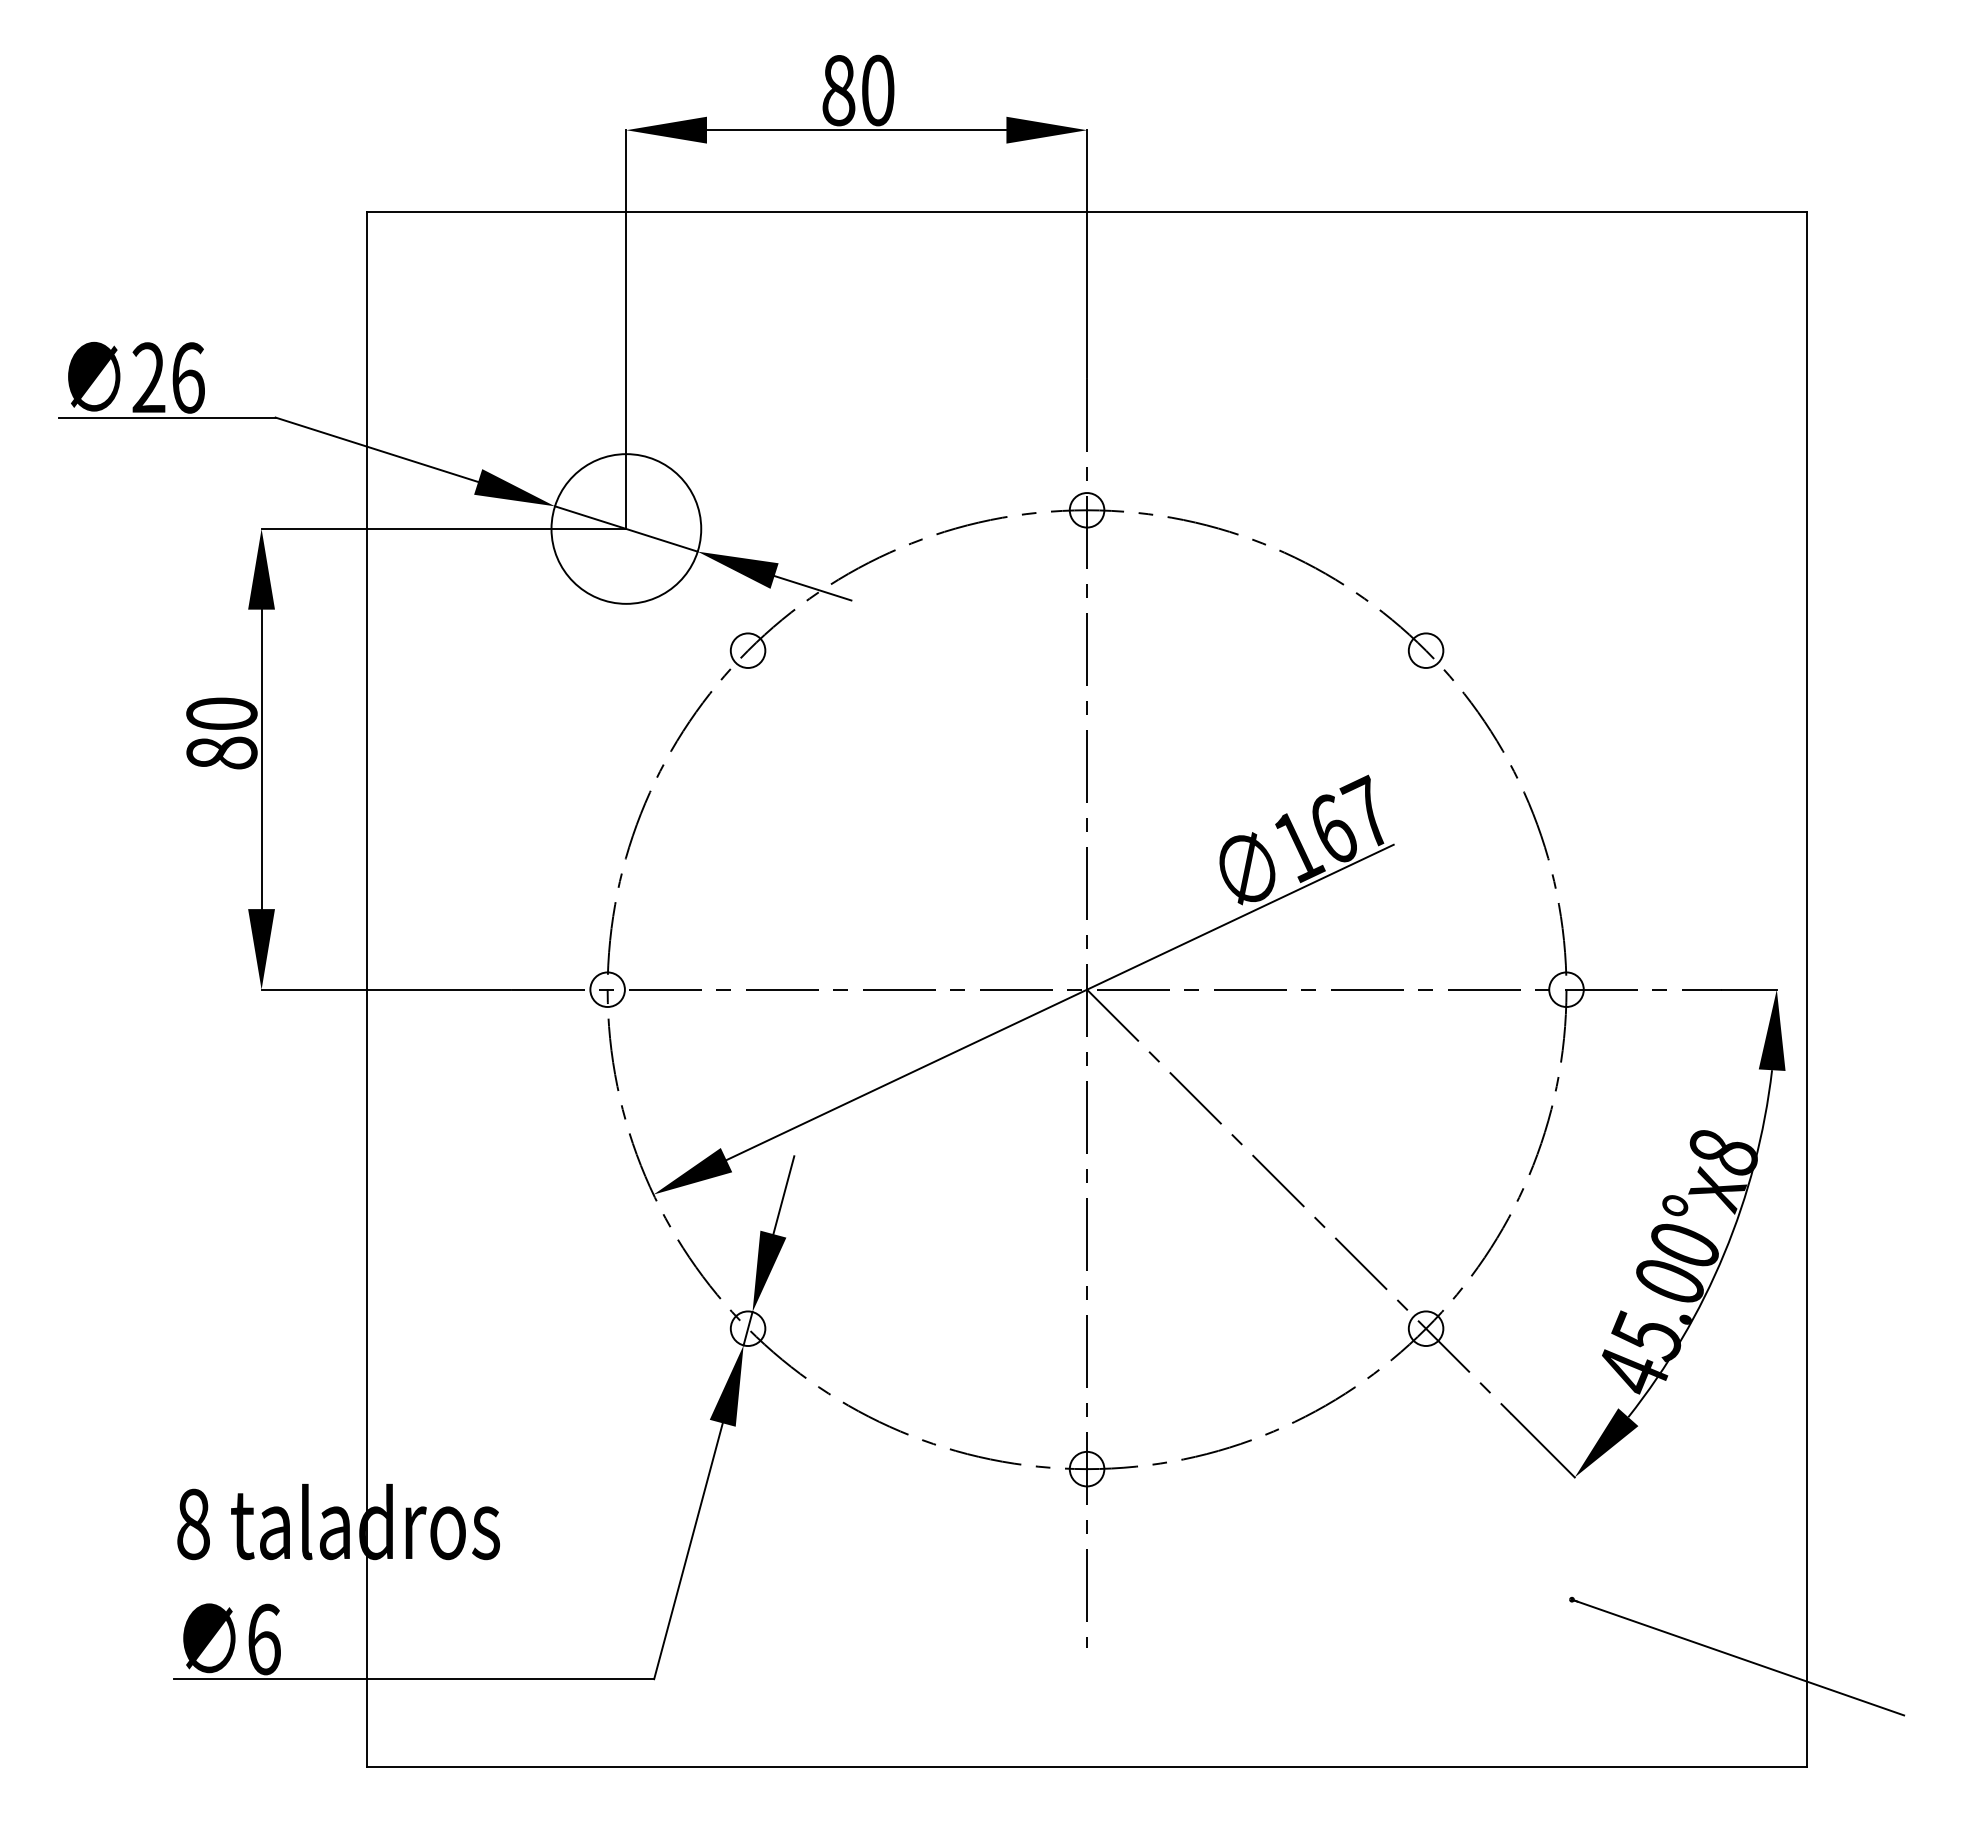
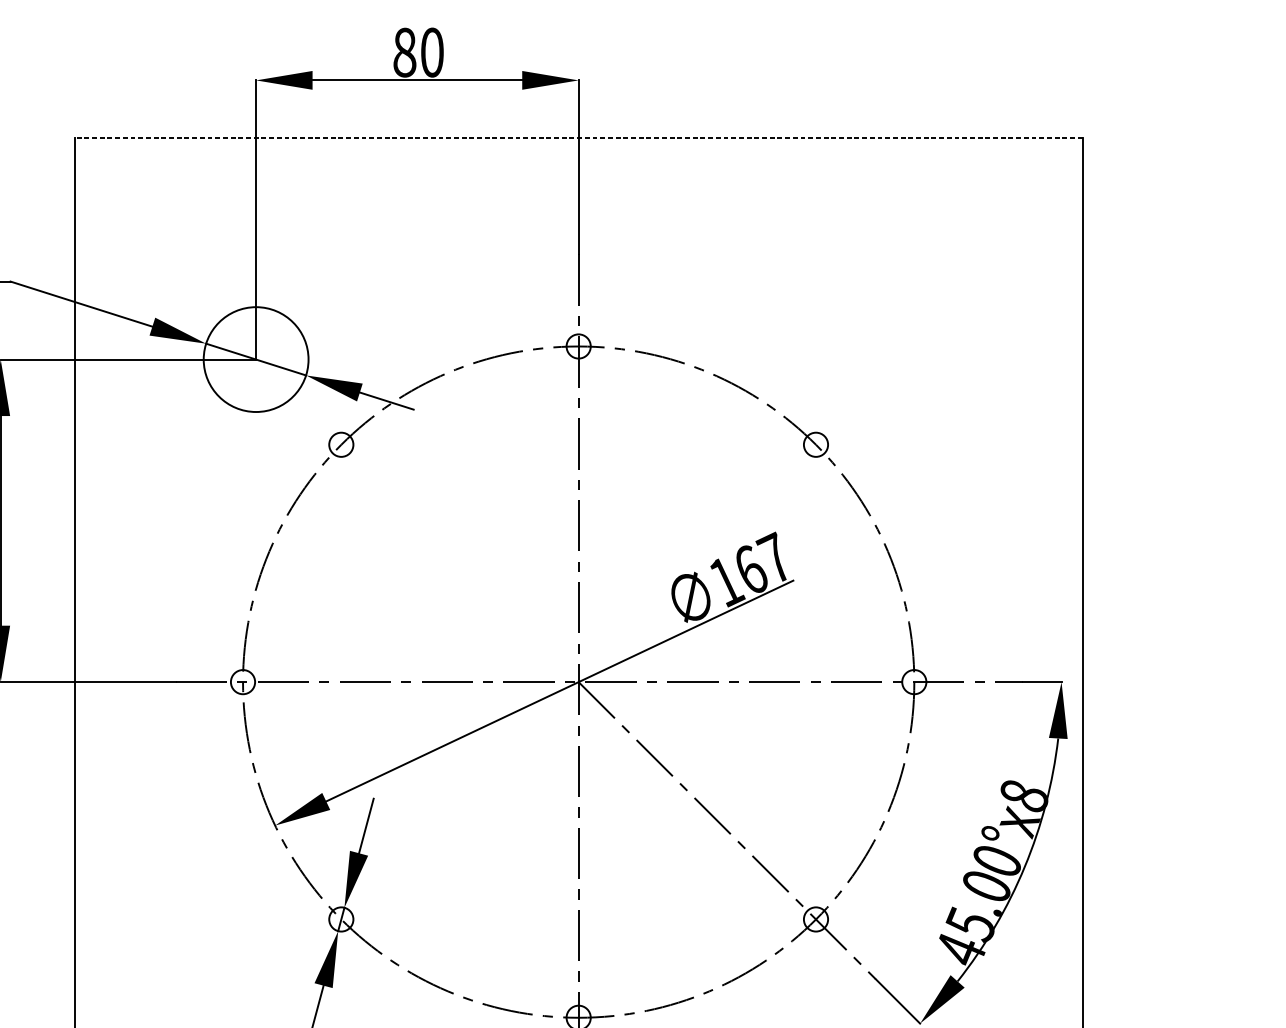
line: (1087, 212) -> (578, 138), solid -> dashed

